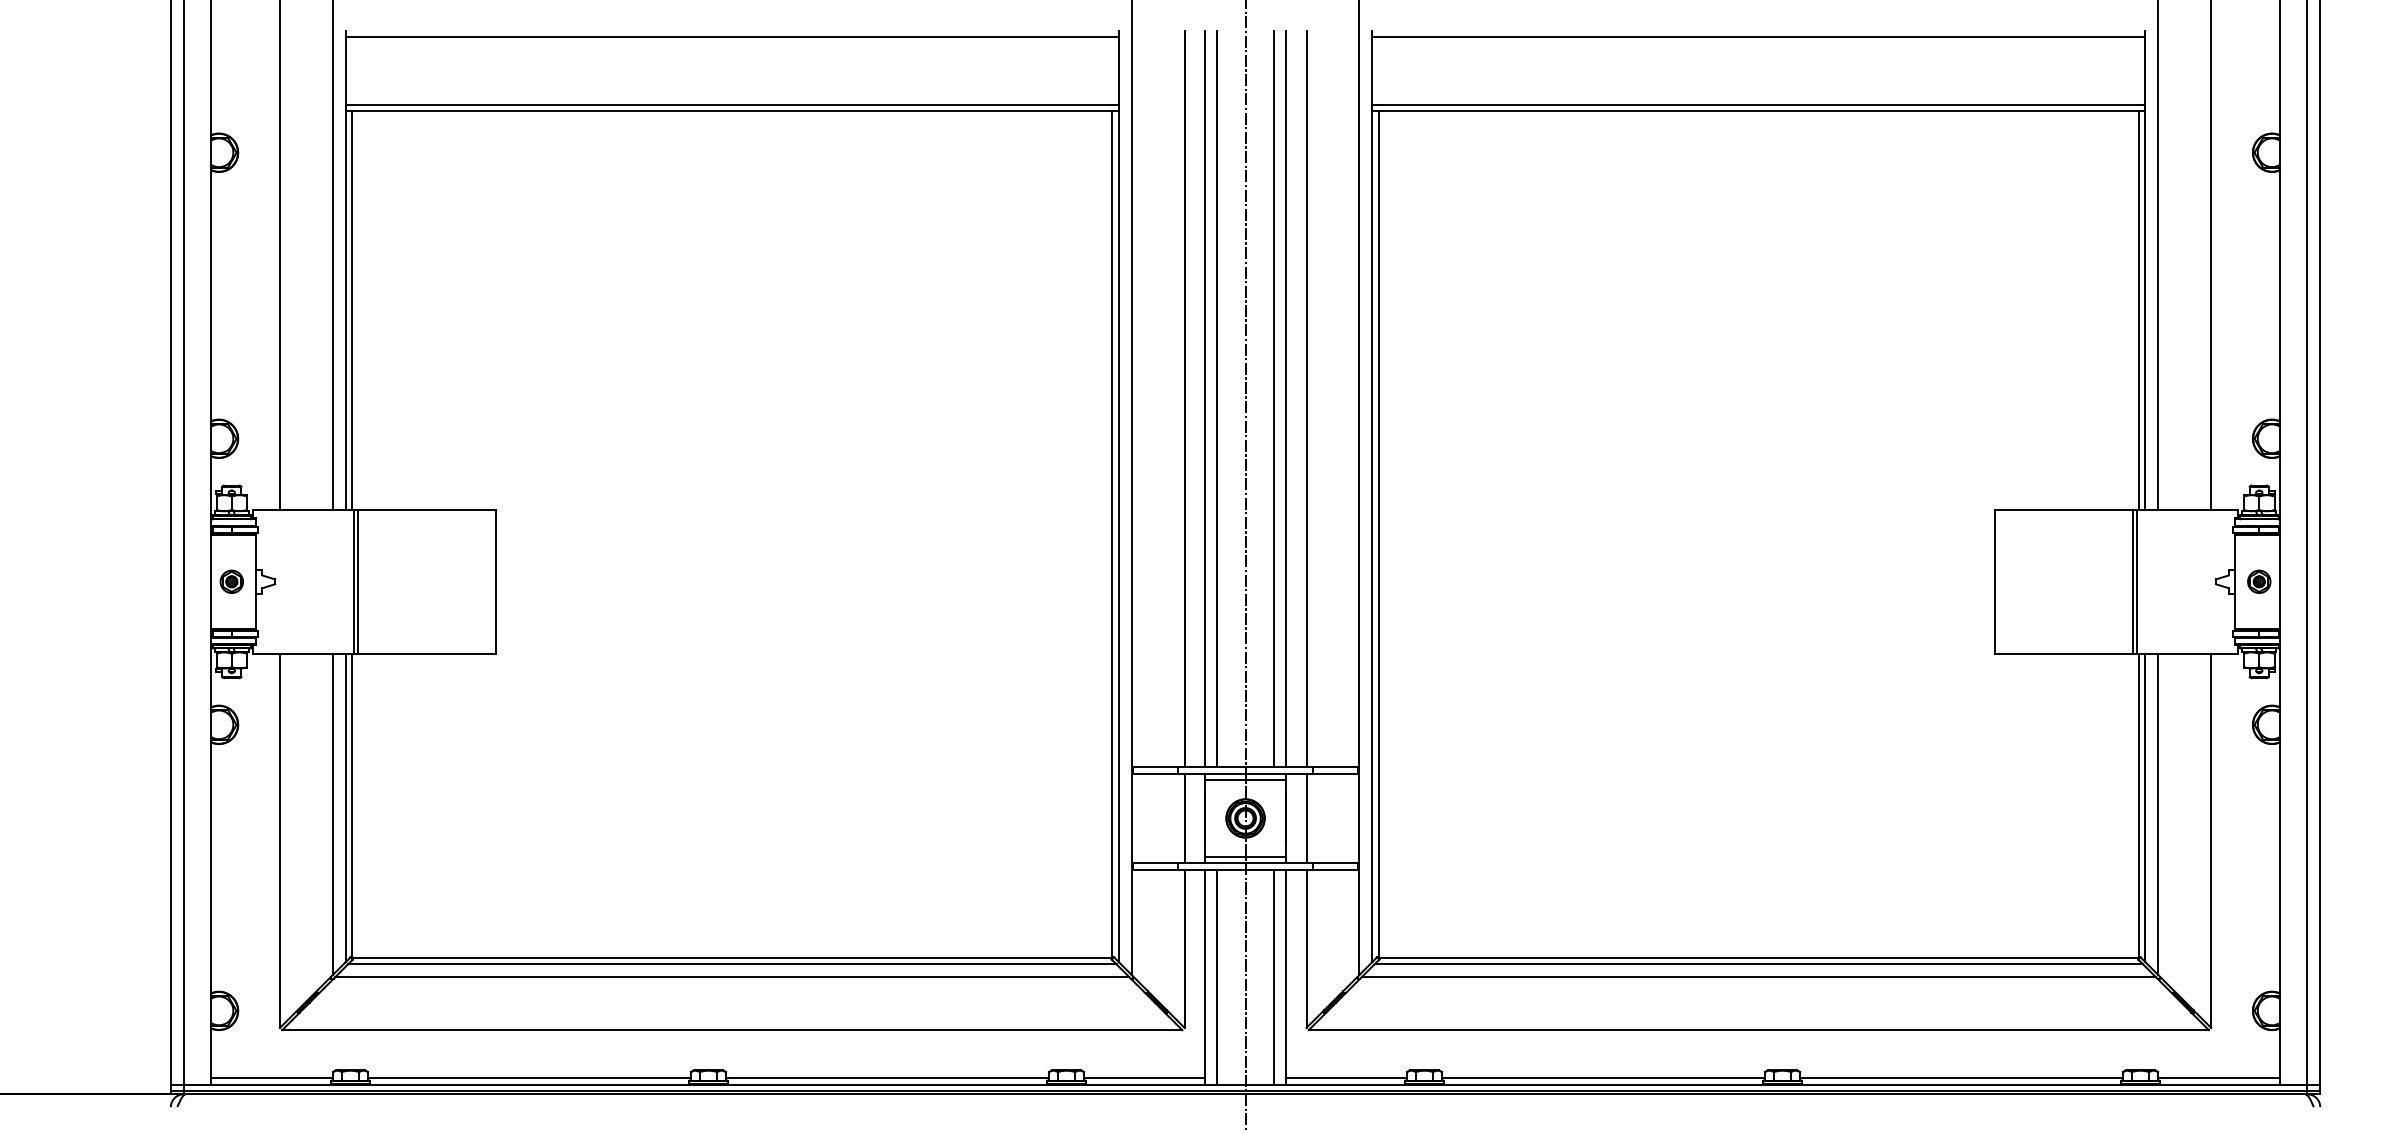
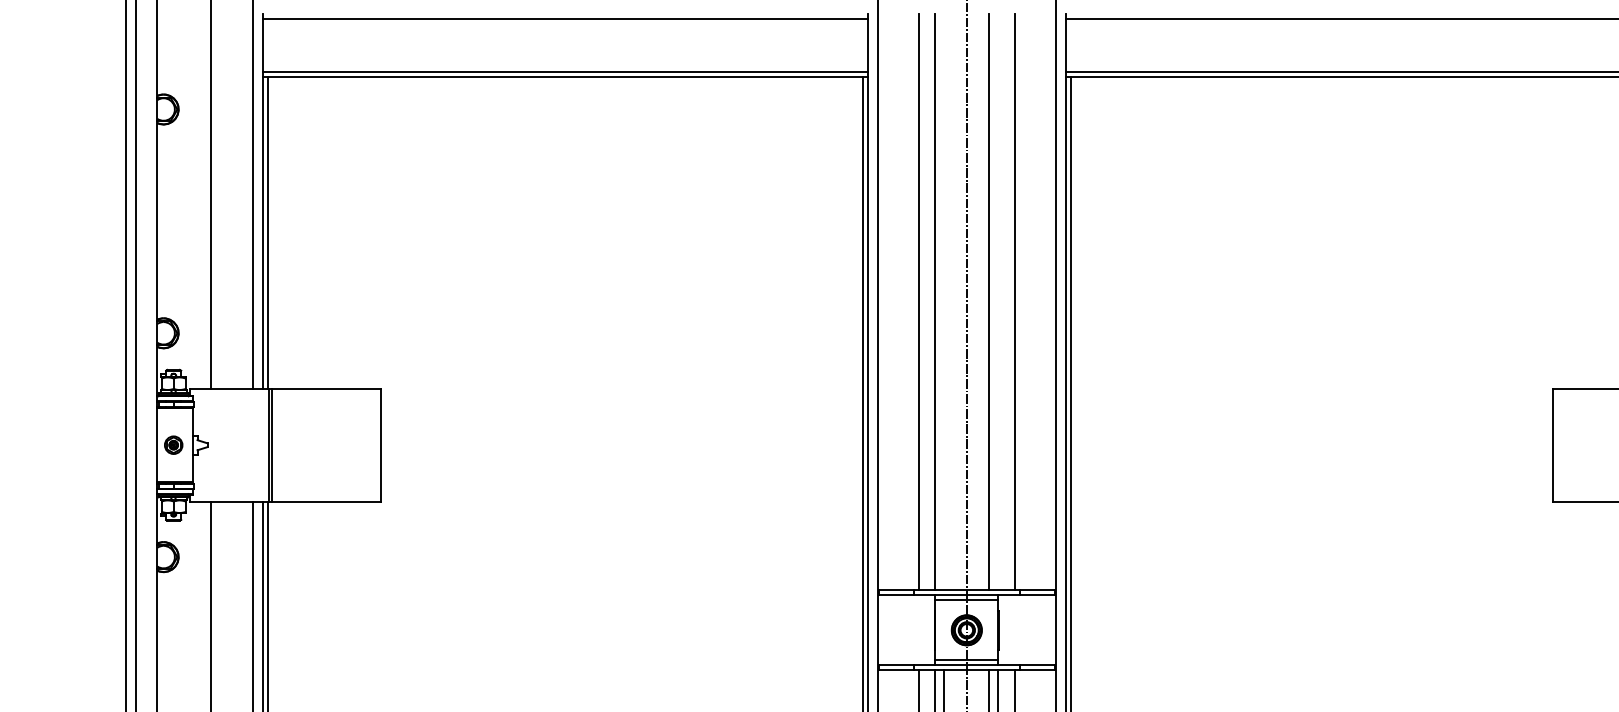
line: (1216, 398) -> (944, 301), removed
line: (1285, 398) -> (998, 301), removed
line: (1184, 818) -> (919, 630), removed
line: (1306, 818) -> (1014, 630), removed

